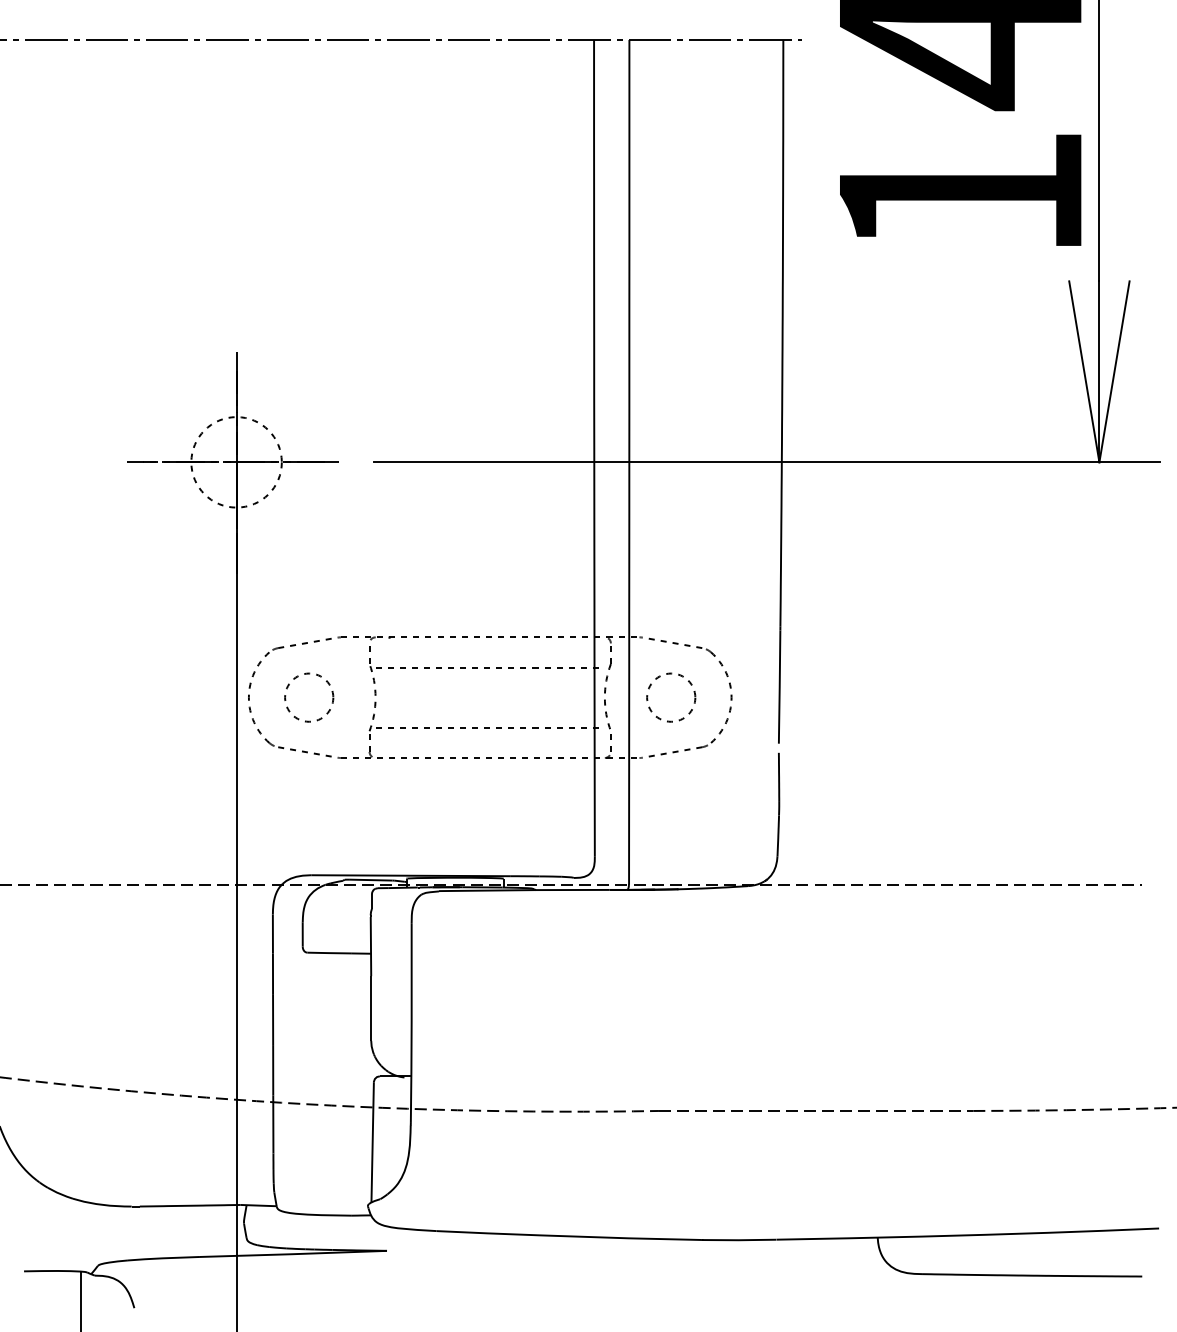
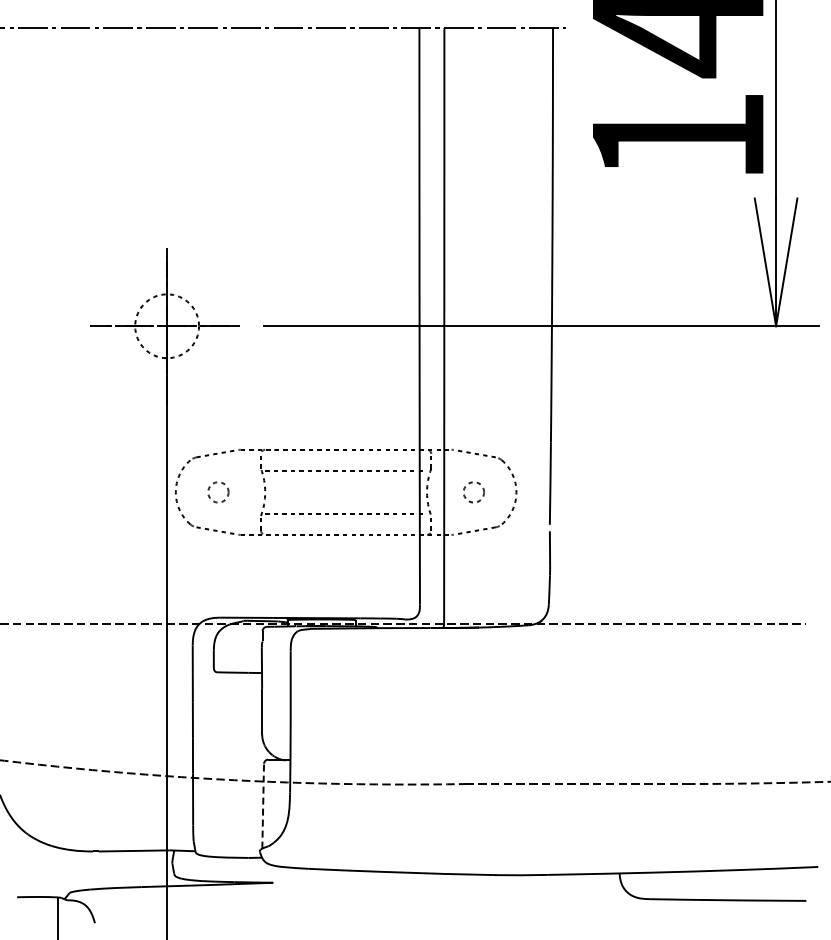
circle: (309, 697) -> (218, 492), size x0.6
circle: (670, 697) -> (473, 492), size x0.6
line: (373, 1141) -> (263, 805), solid -> dashed

